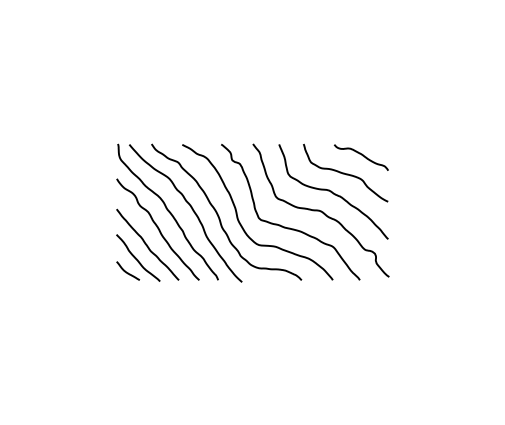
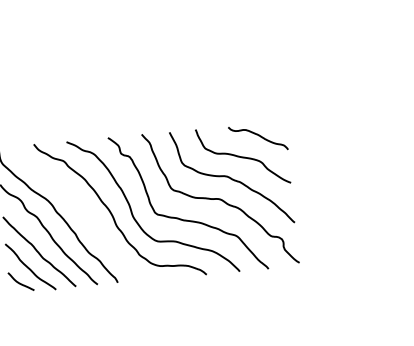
curve: (191, 209) -> (82, 210), removed

